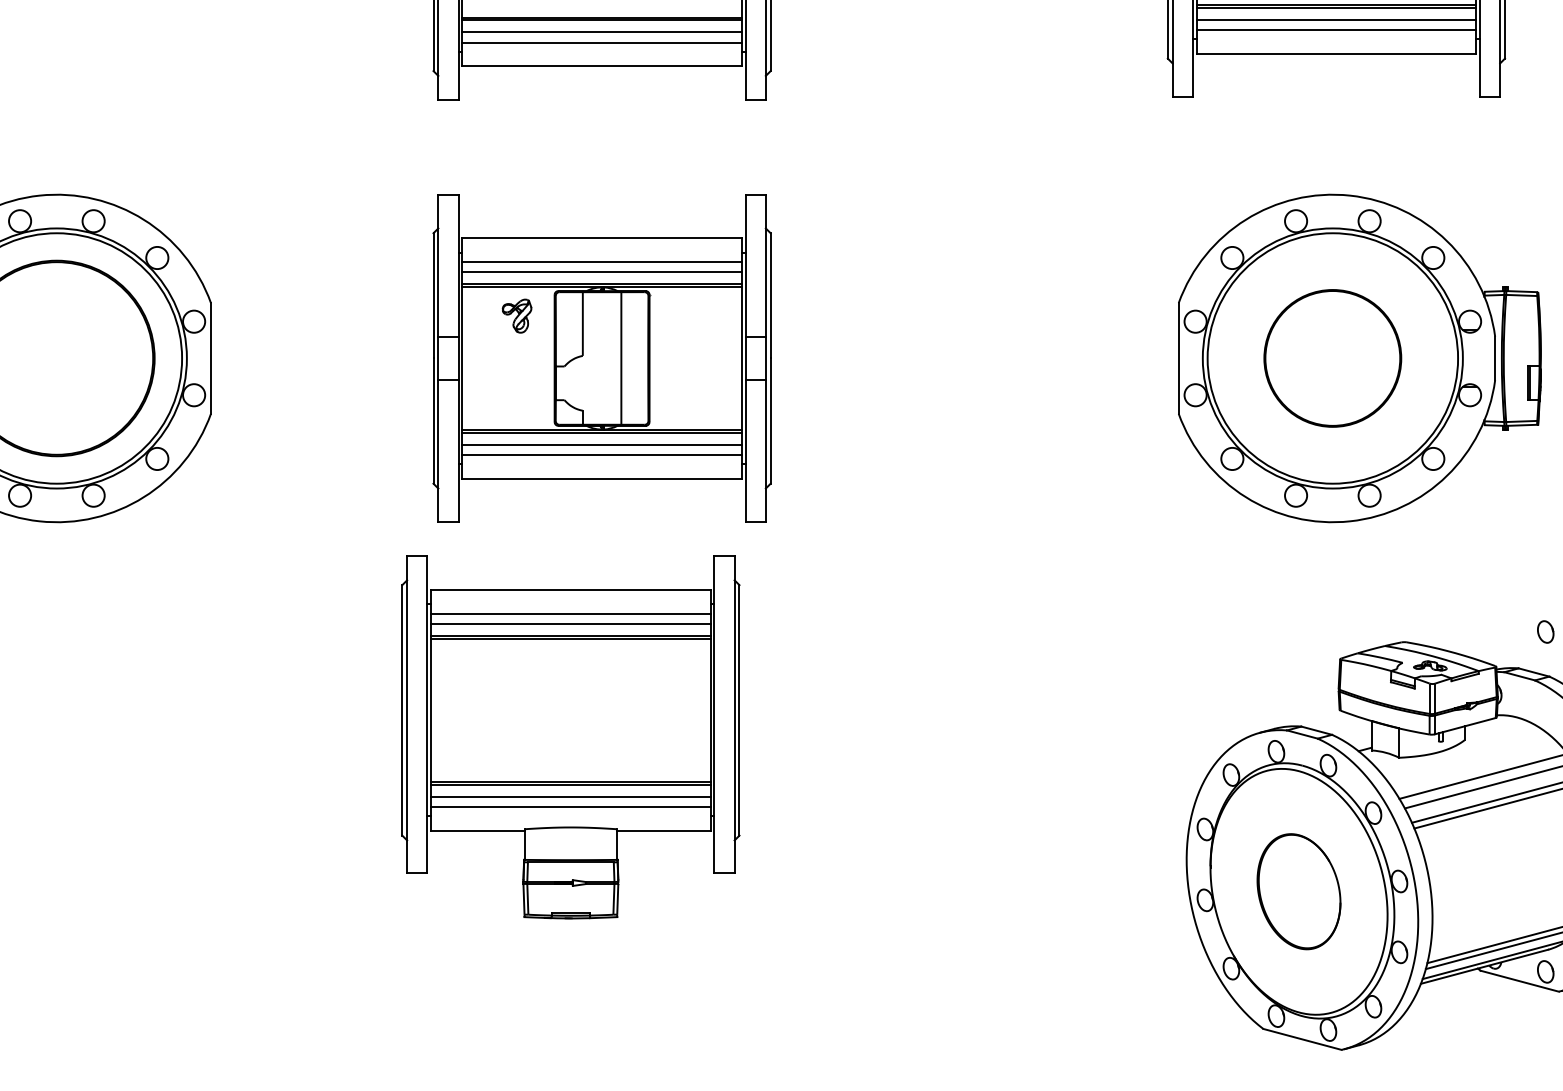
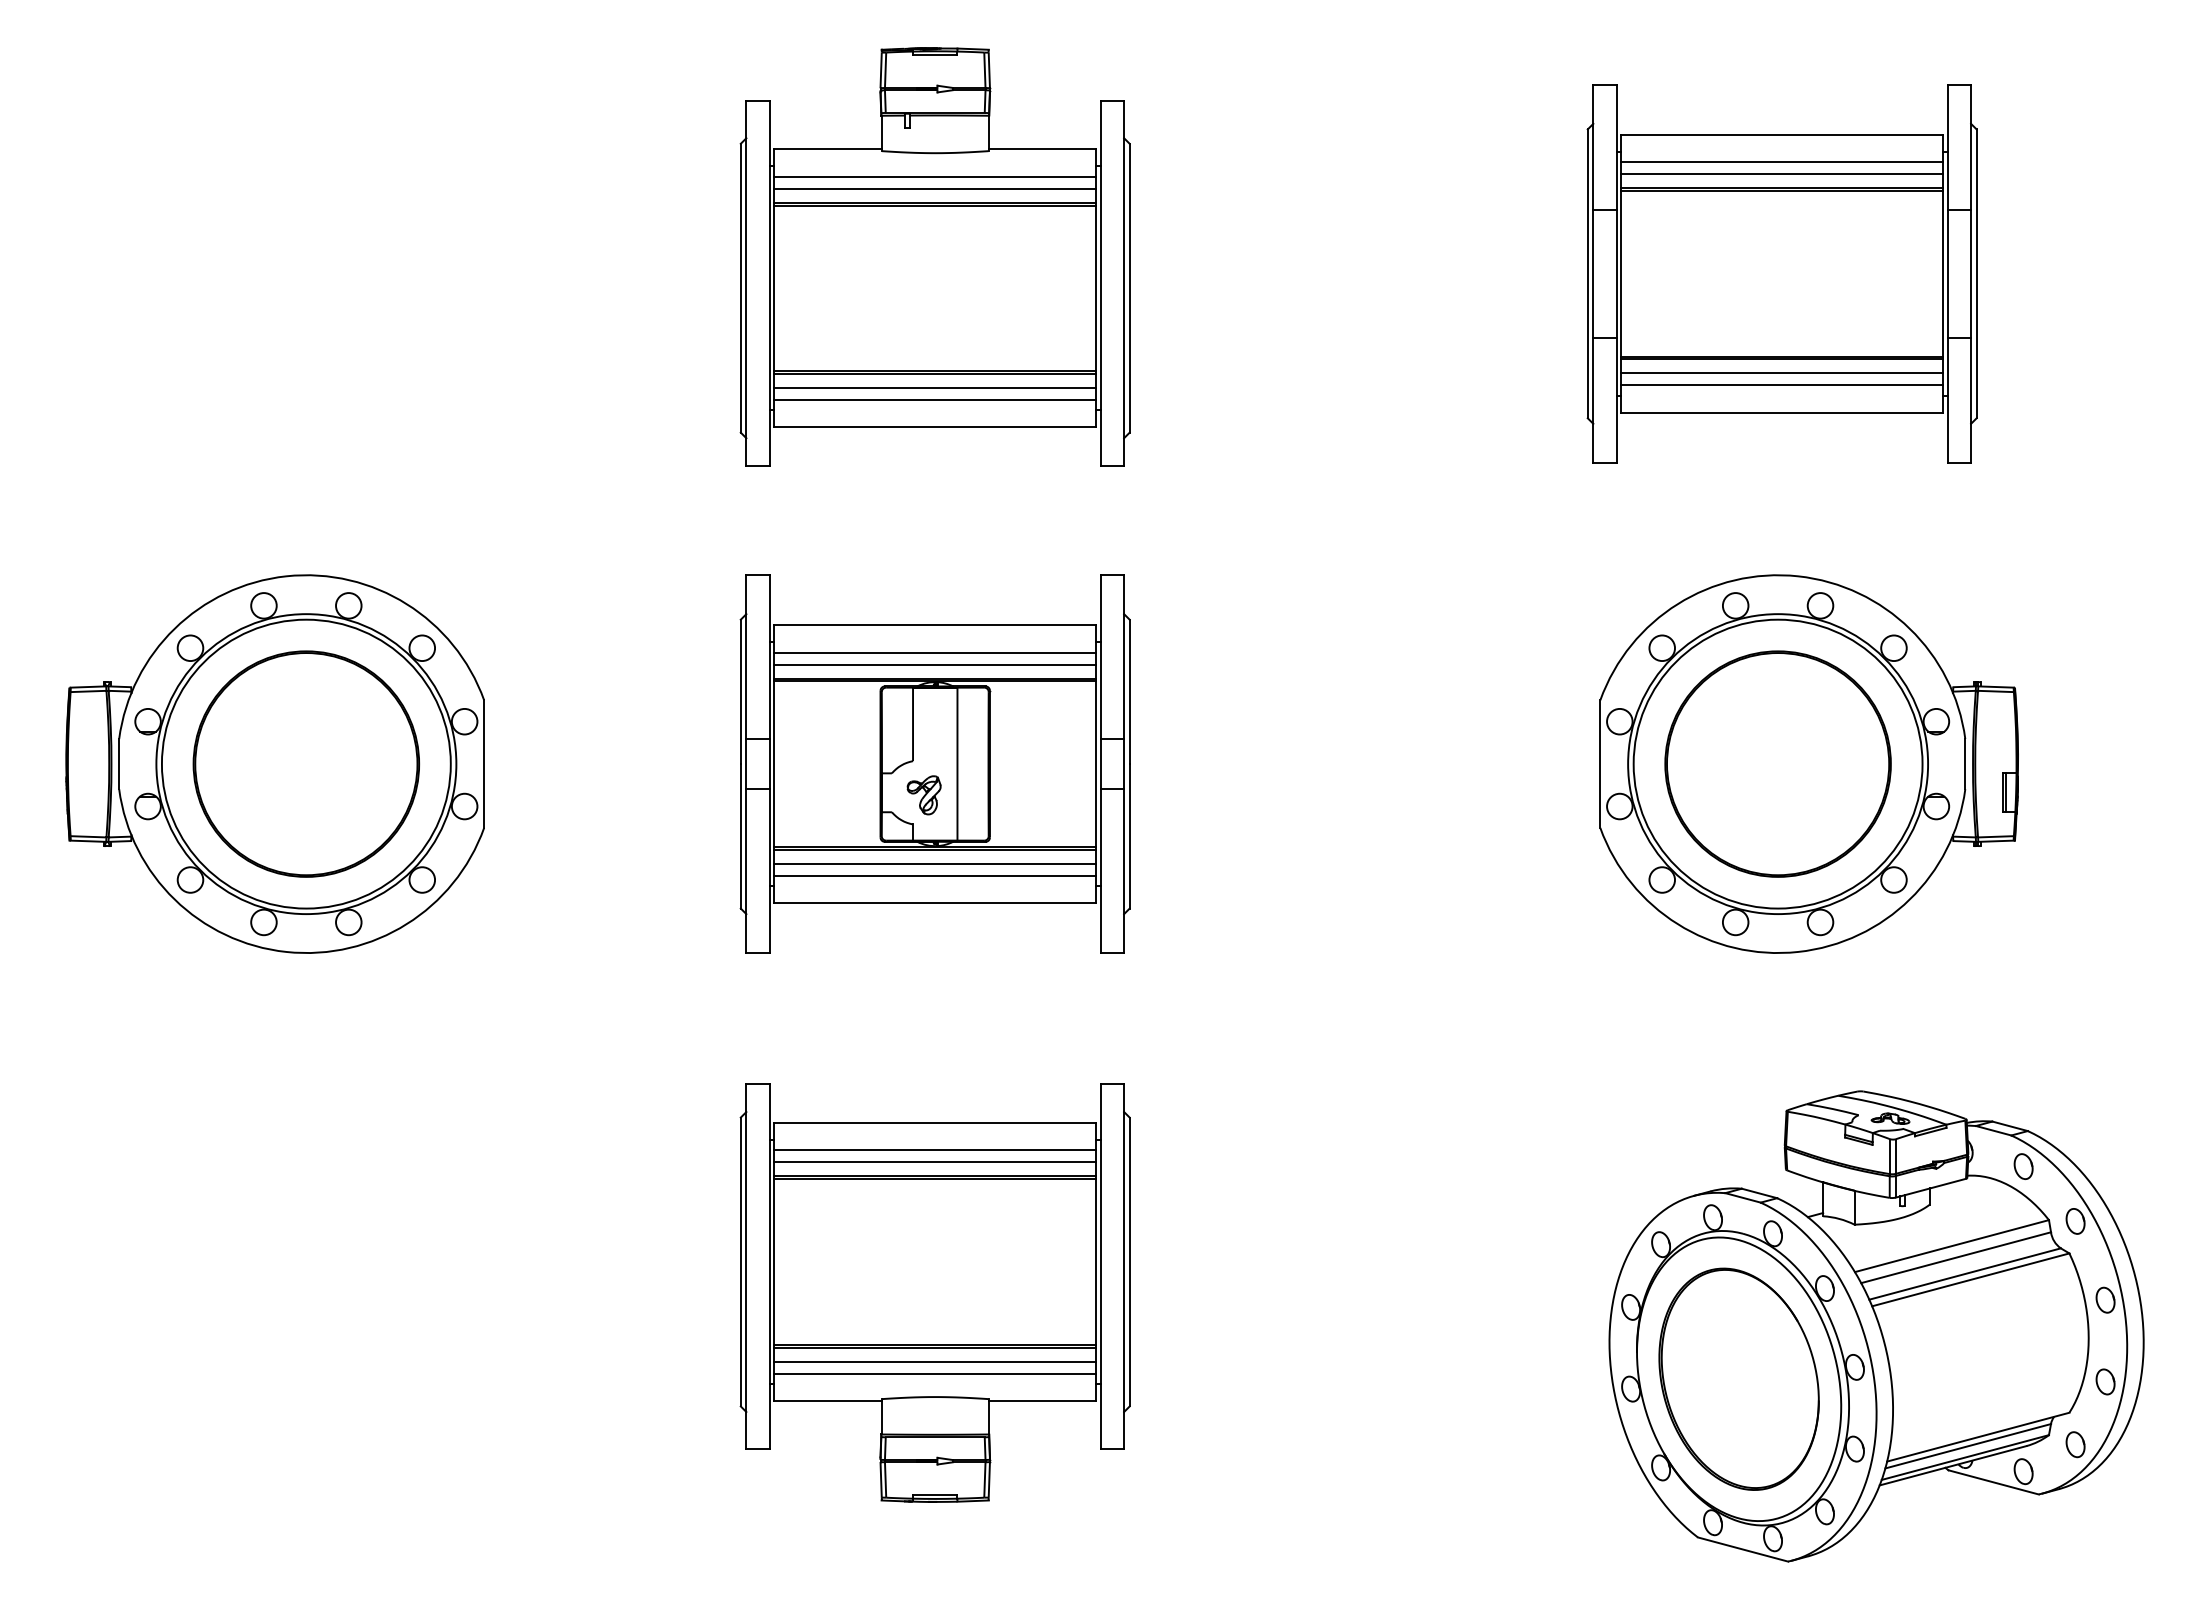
part: (516, 316) -> (923, 795), moved
part: (1332, 357) -> (1777, 763), size x1.43
part: (1545, 631) -> (2023, 1166), moved
part: (570, 736) -> (934, 1292), moved
part: (1298, 891) -> (1738, 1378), size x1.67

